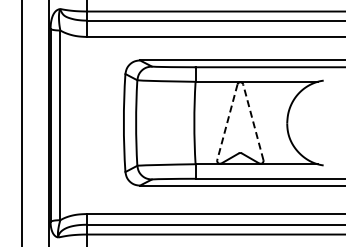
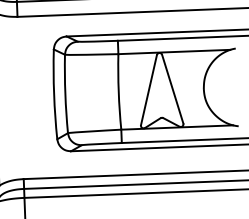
line: (253, 121) -> (172, 88), dashed -> solid
line: (227, 122) -> (149, 90), dashed -> solid

